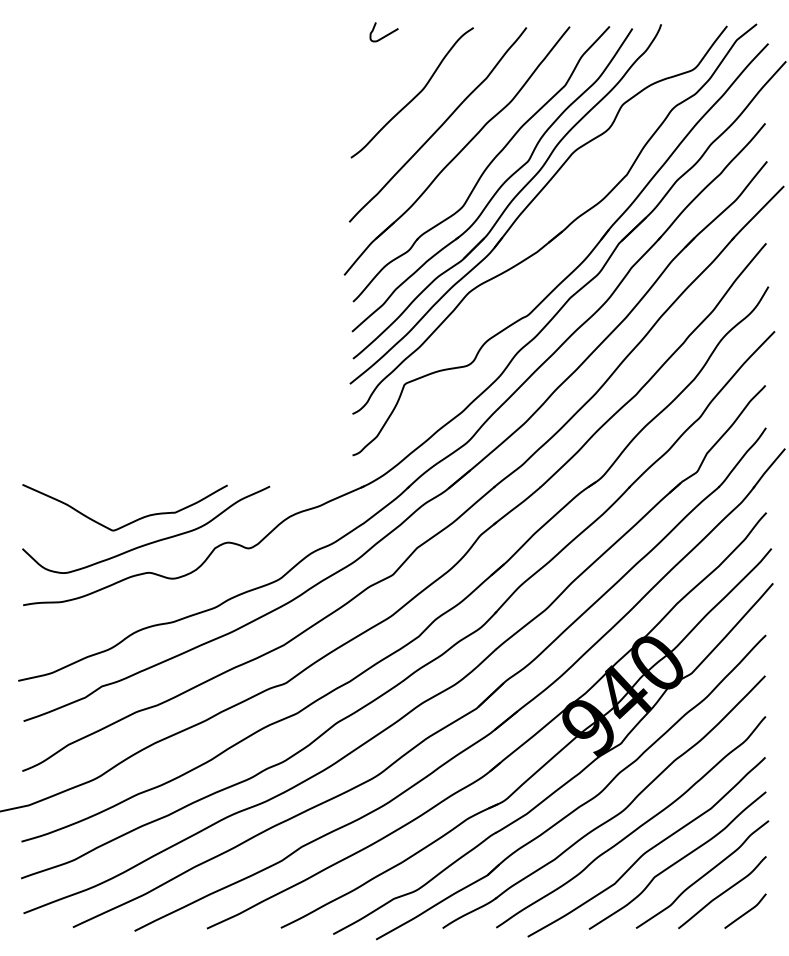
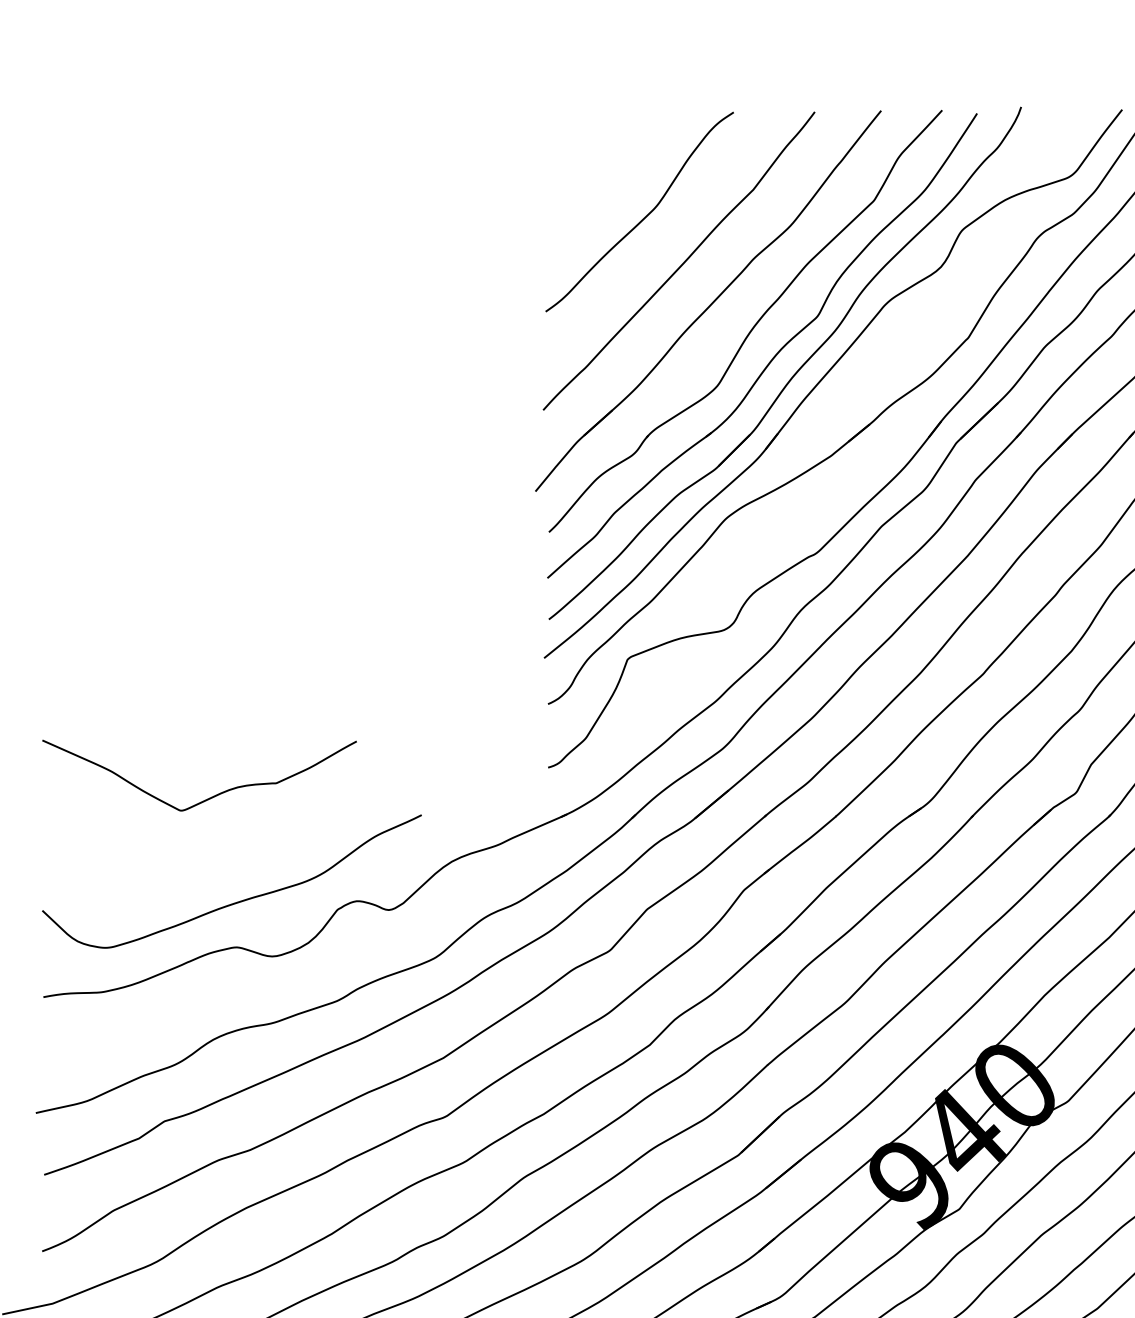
curve: (384, 35) -> (597, 124), removed
curve: (131, 521) -> (209, 796), moved

